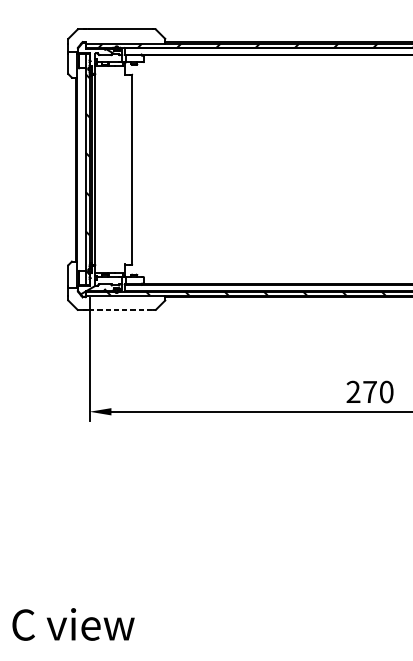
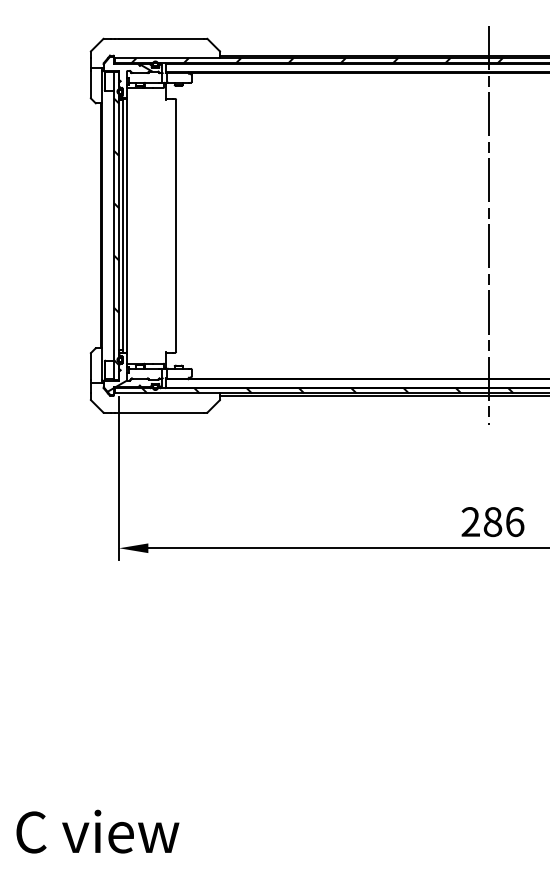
line: (367, 169) -> (489, 225), added
line: (121, 309) -> (161, 412), dashed -> solid
text: (378, 392) -> (503, 522), 270 -> 286

